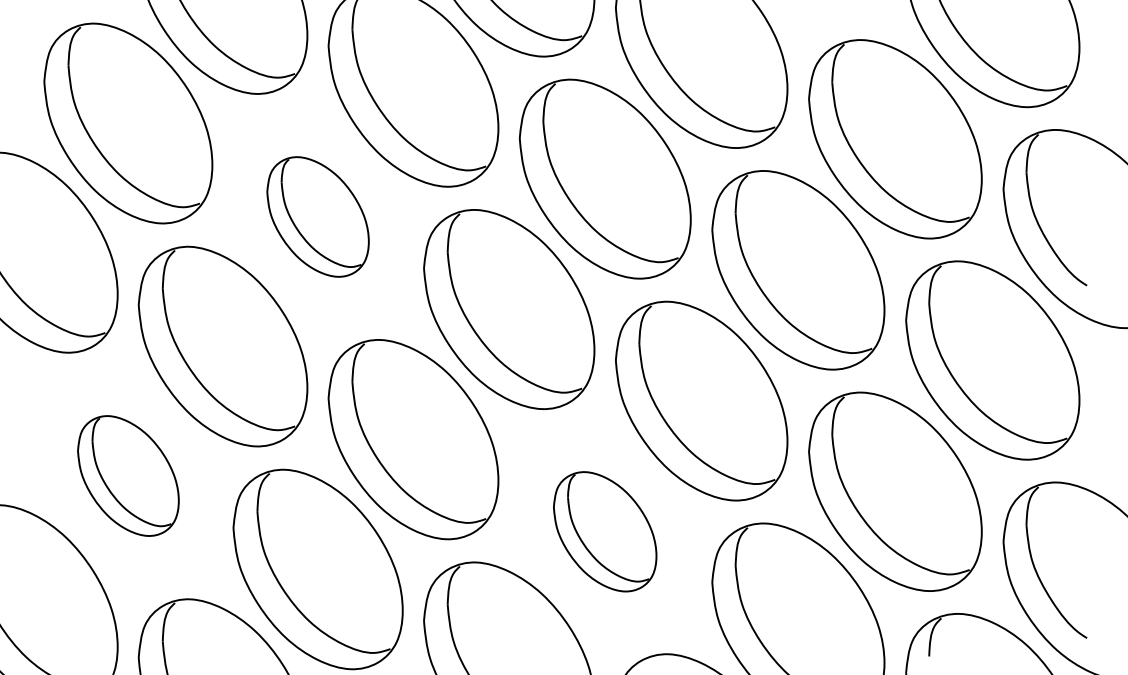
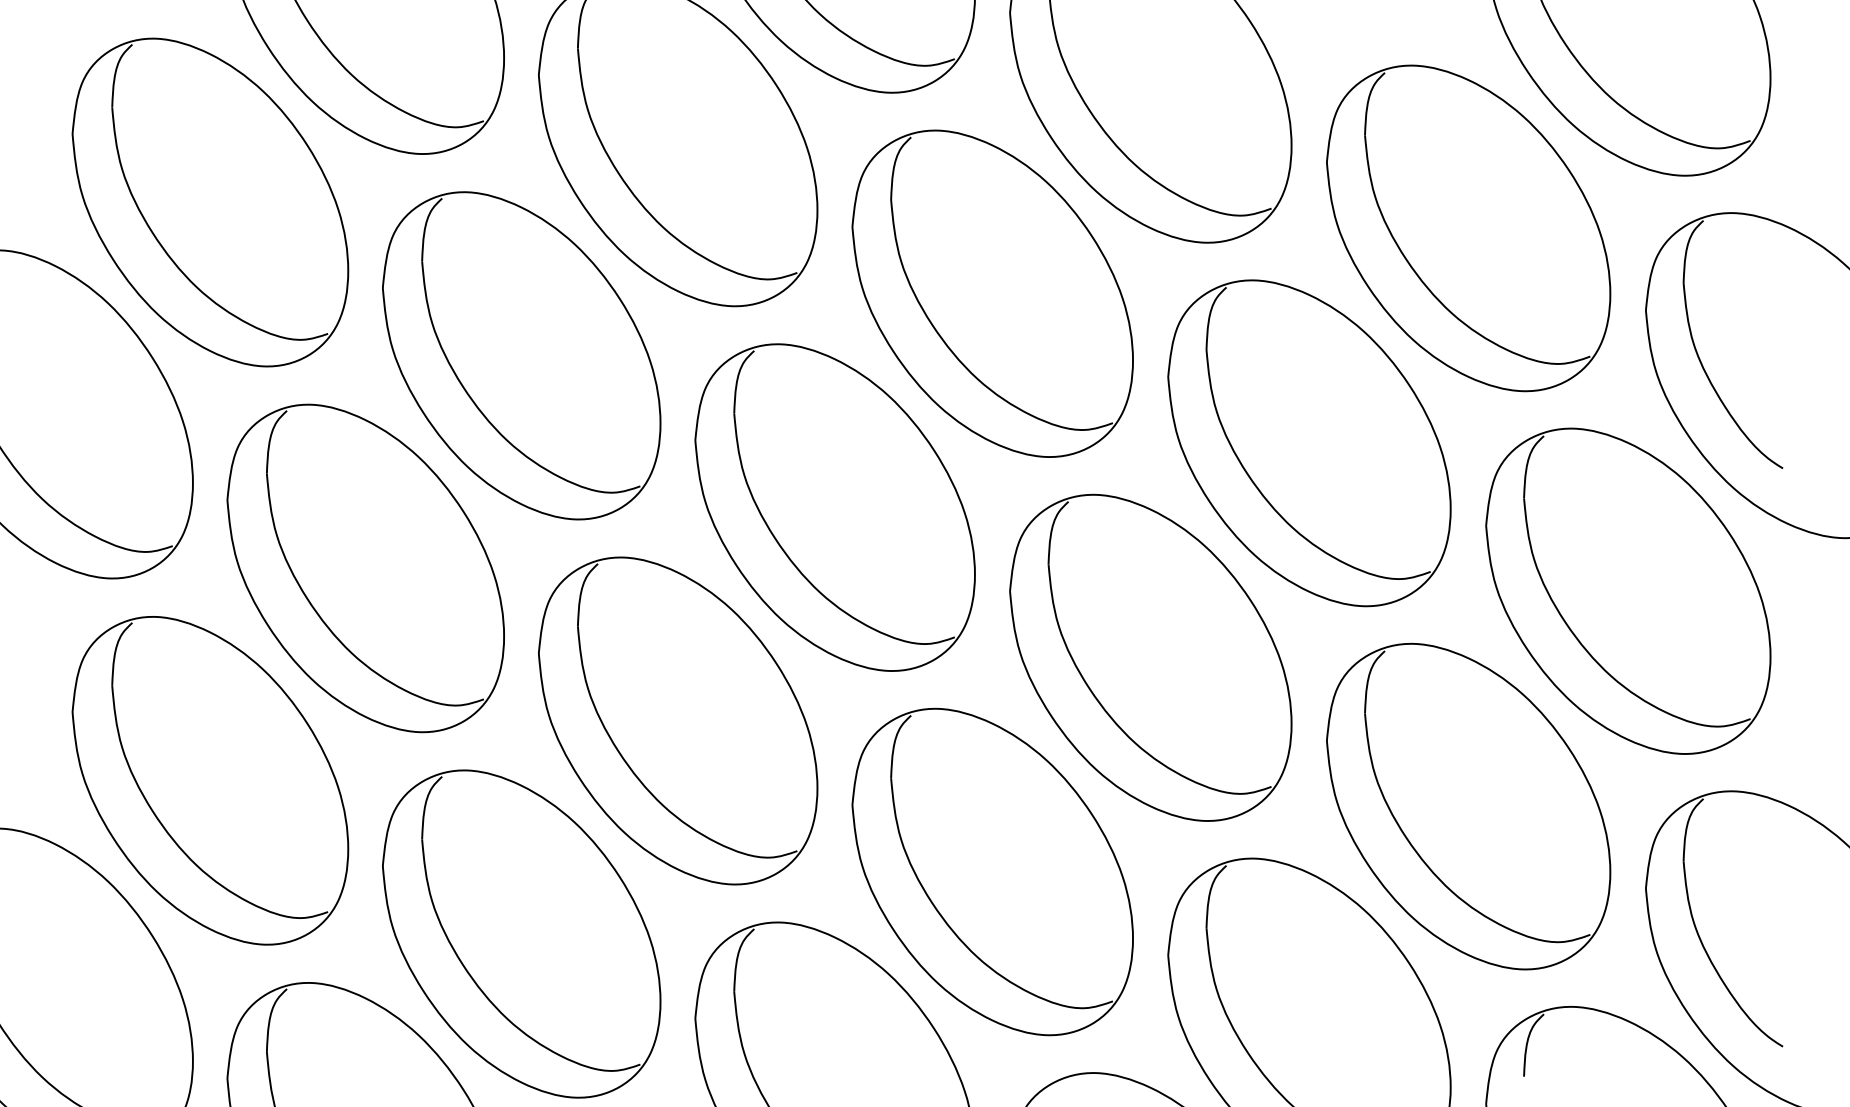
part: (317, 216) -> (520, 355), size x1.67
part: (128, 475) -> (210, 779), size x1.67
part: (604, 531) -> (991, 871), size x1.67

